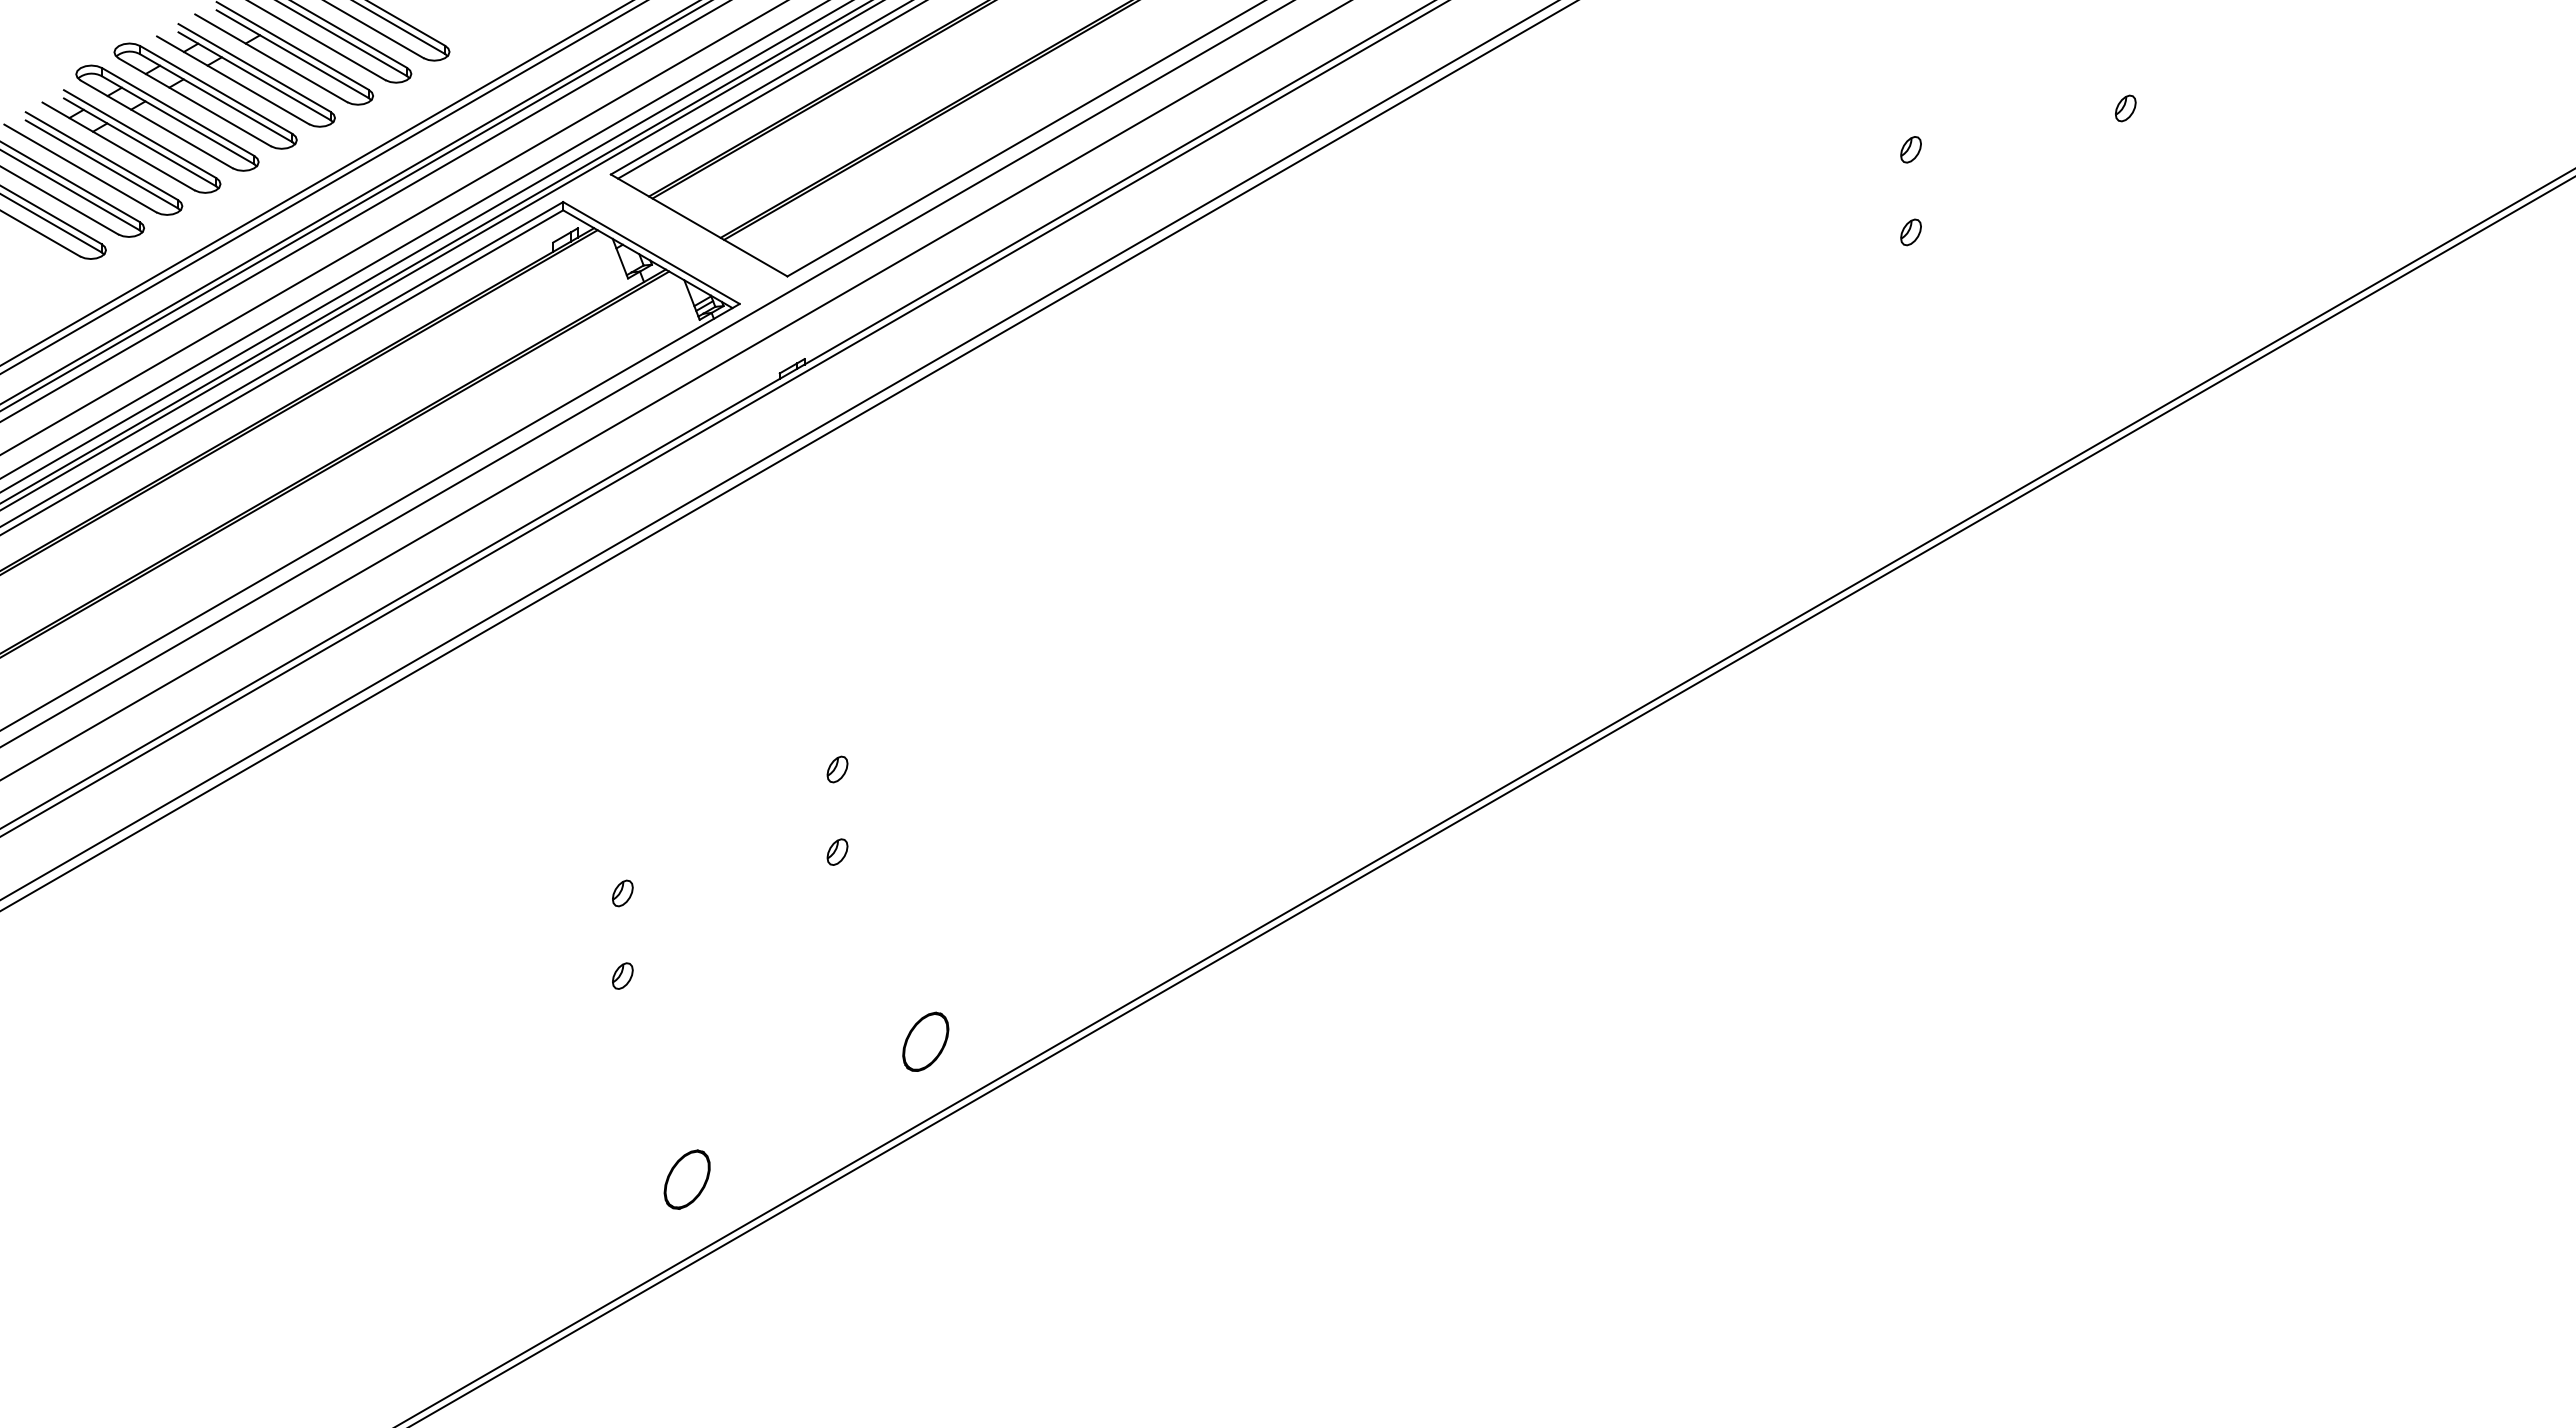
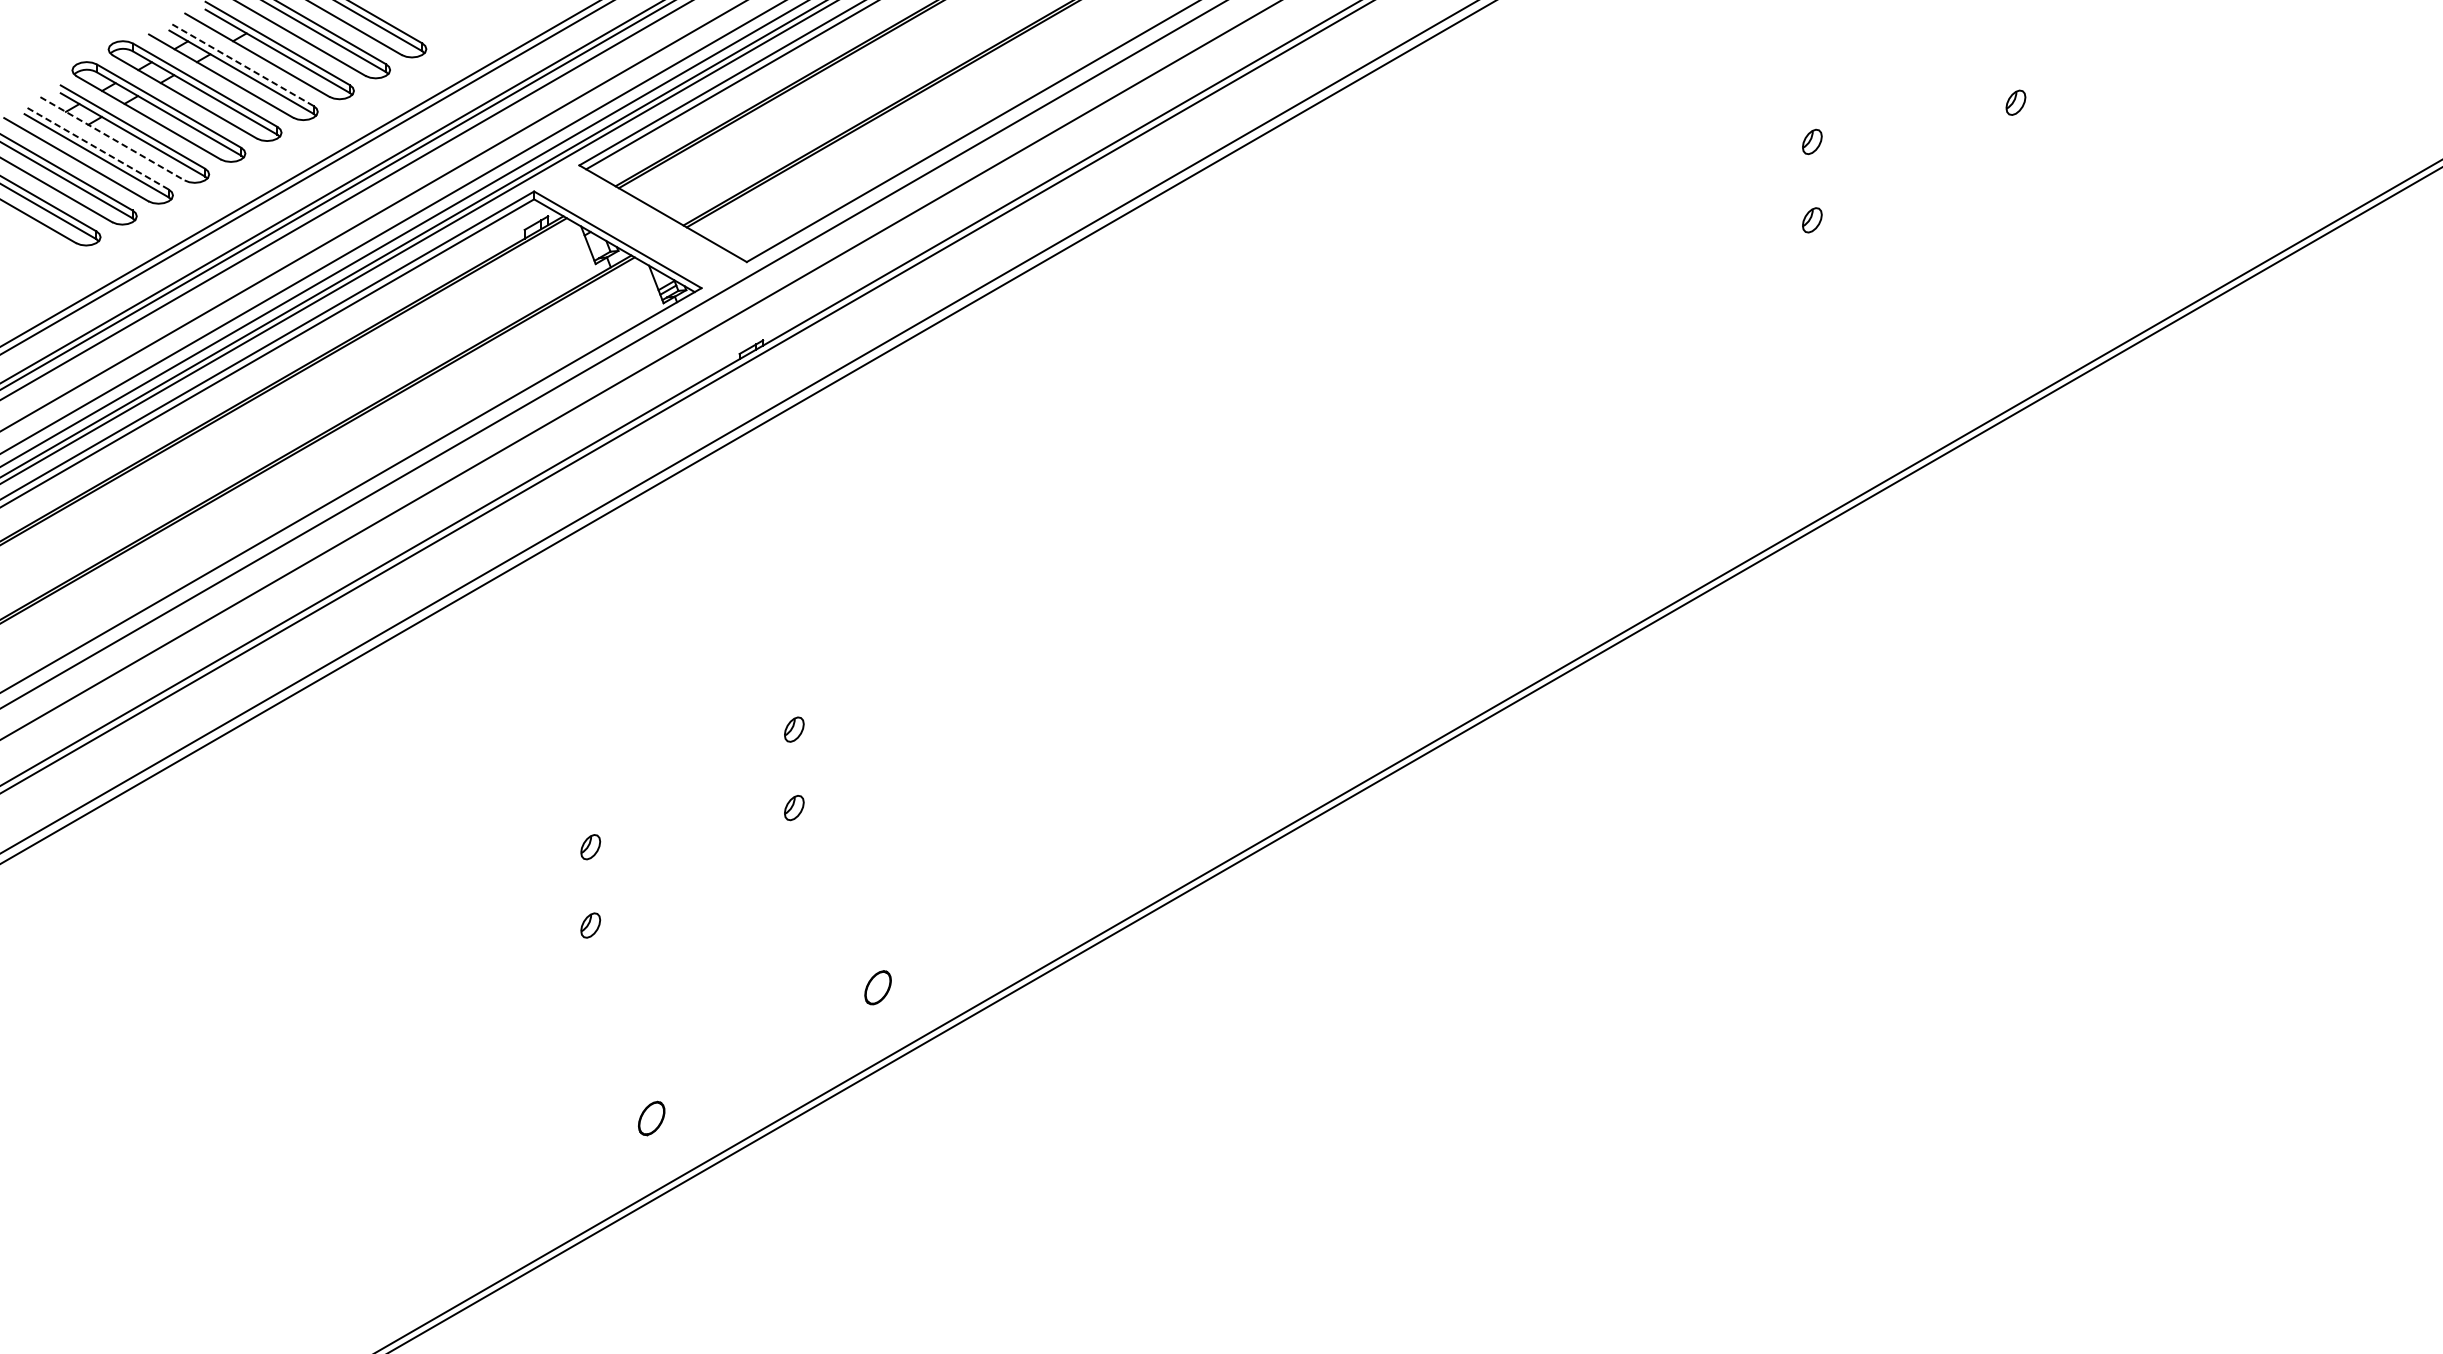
line: (254, 67) -> (241, 63), solid -> dashed
line: (118, 146) -> (112, 138), solid -> dashed
line: (101, 156) -> (96, 148), solid -> dashed
part: (925, 1041) -> (877, 987), size x0.6
part: (686, 1179) -> (651, 1118), size x0.6

